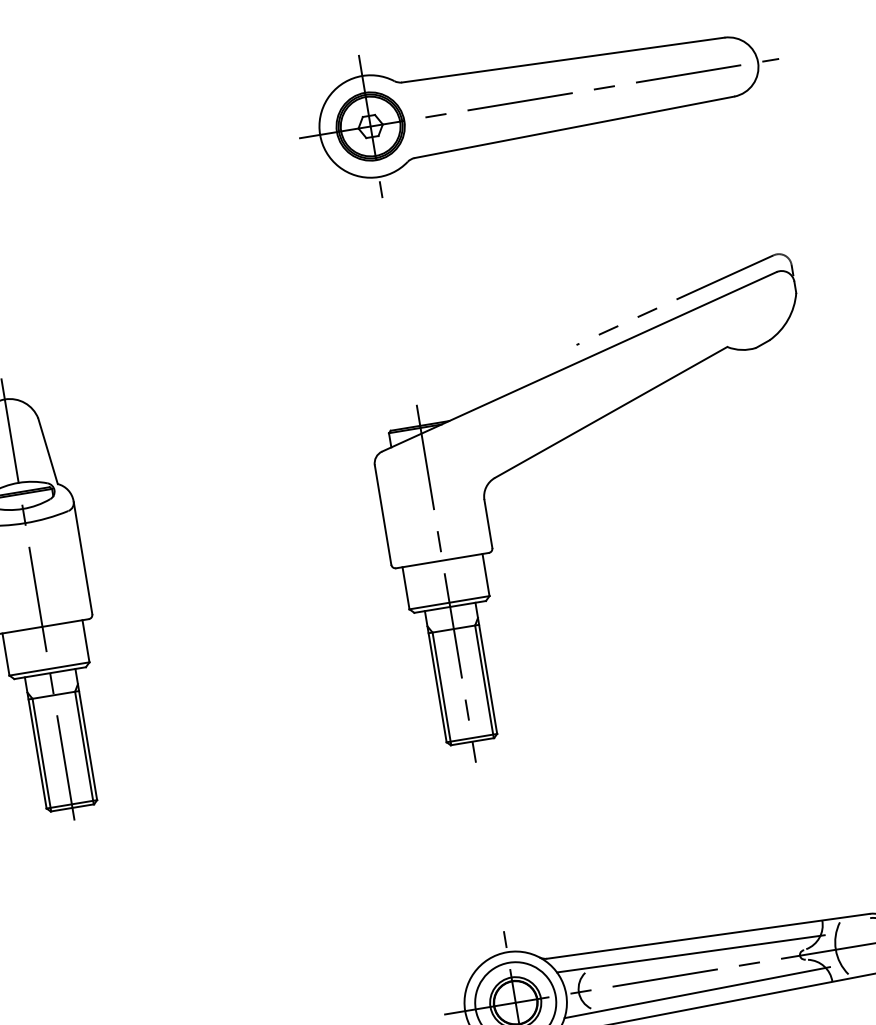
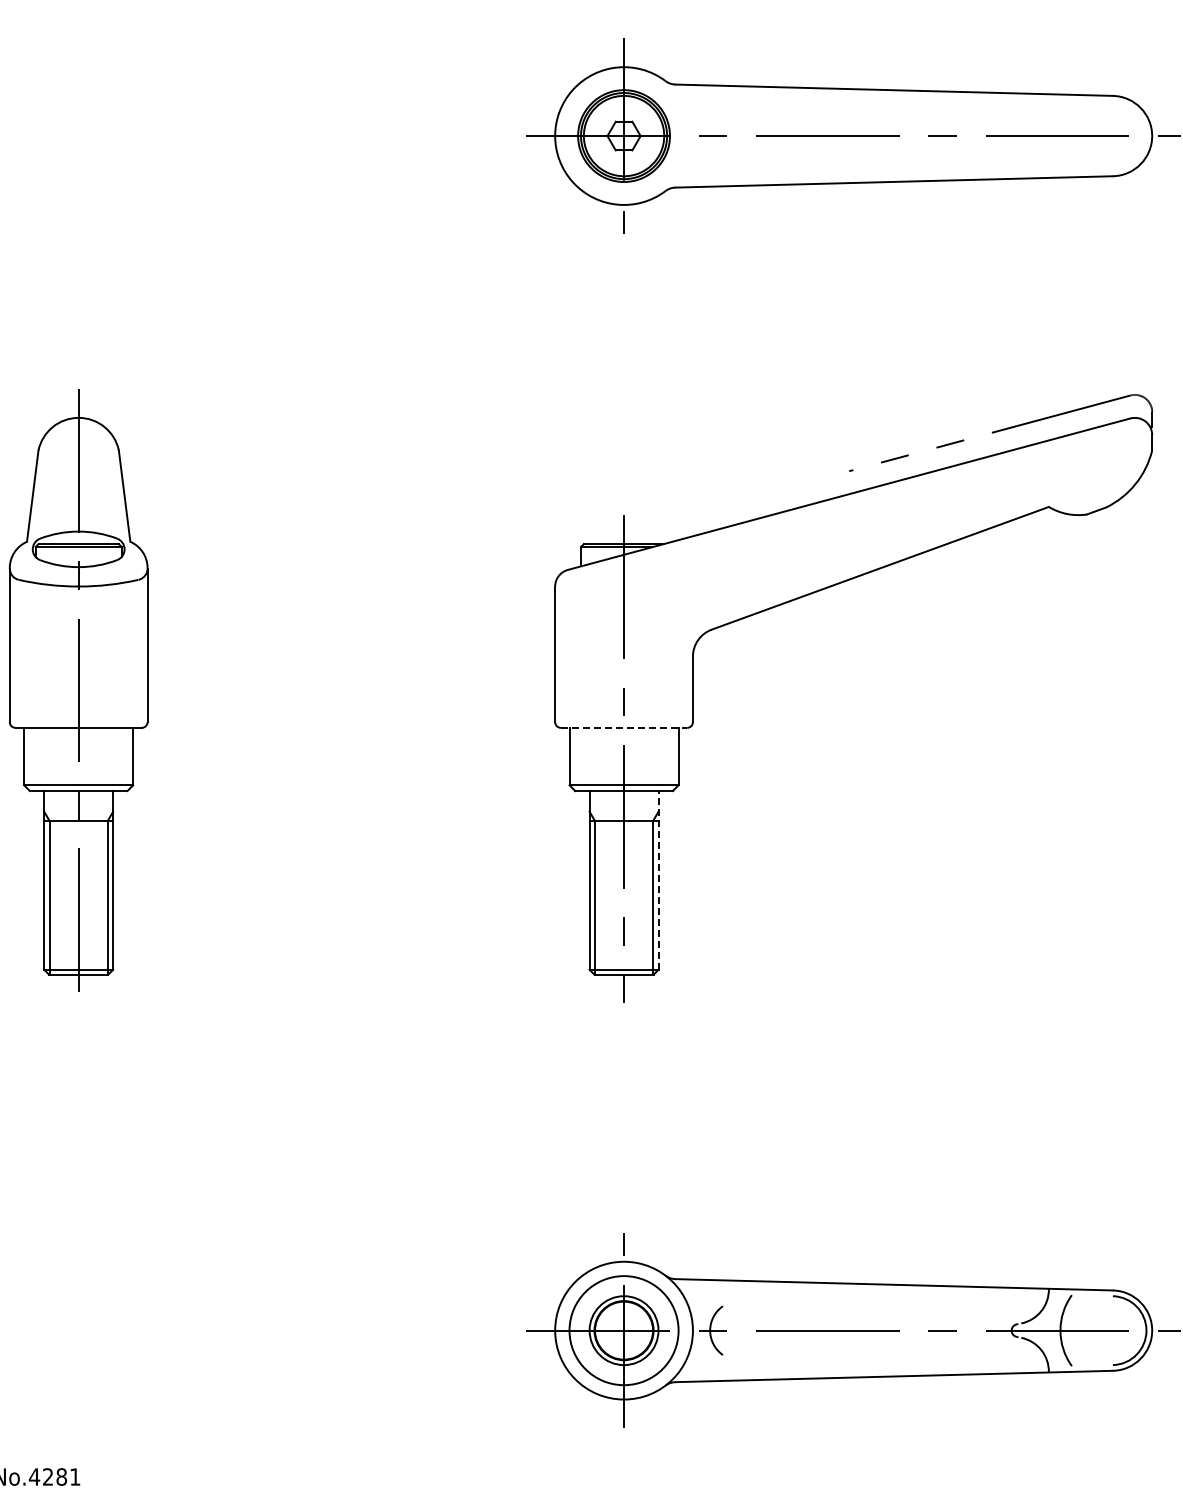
line: (442, 560) -> (624, 727), solid -> dashed
line: (486, 667) -> (658, 879), solid -> dashed
line: (690, 953) -> (866, 1303), removed
line: (696, 992) -> (866, 1356), removed

